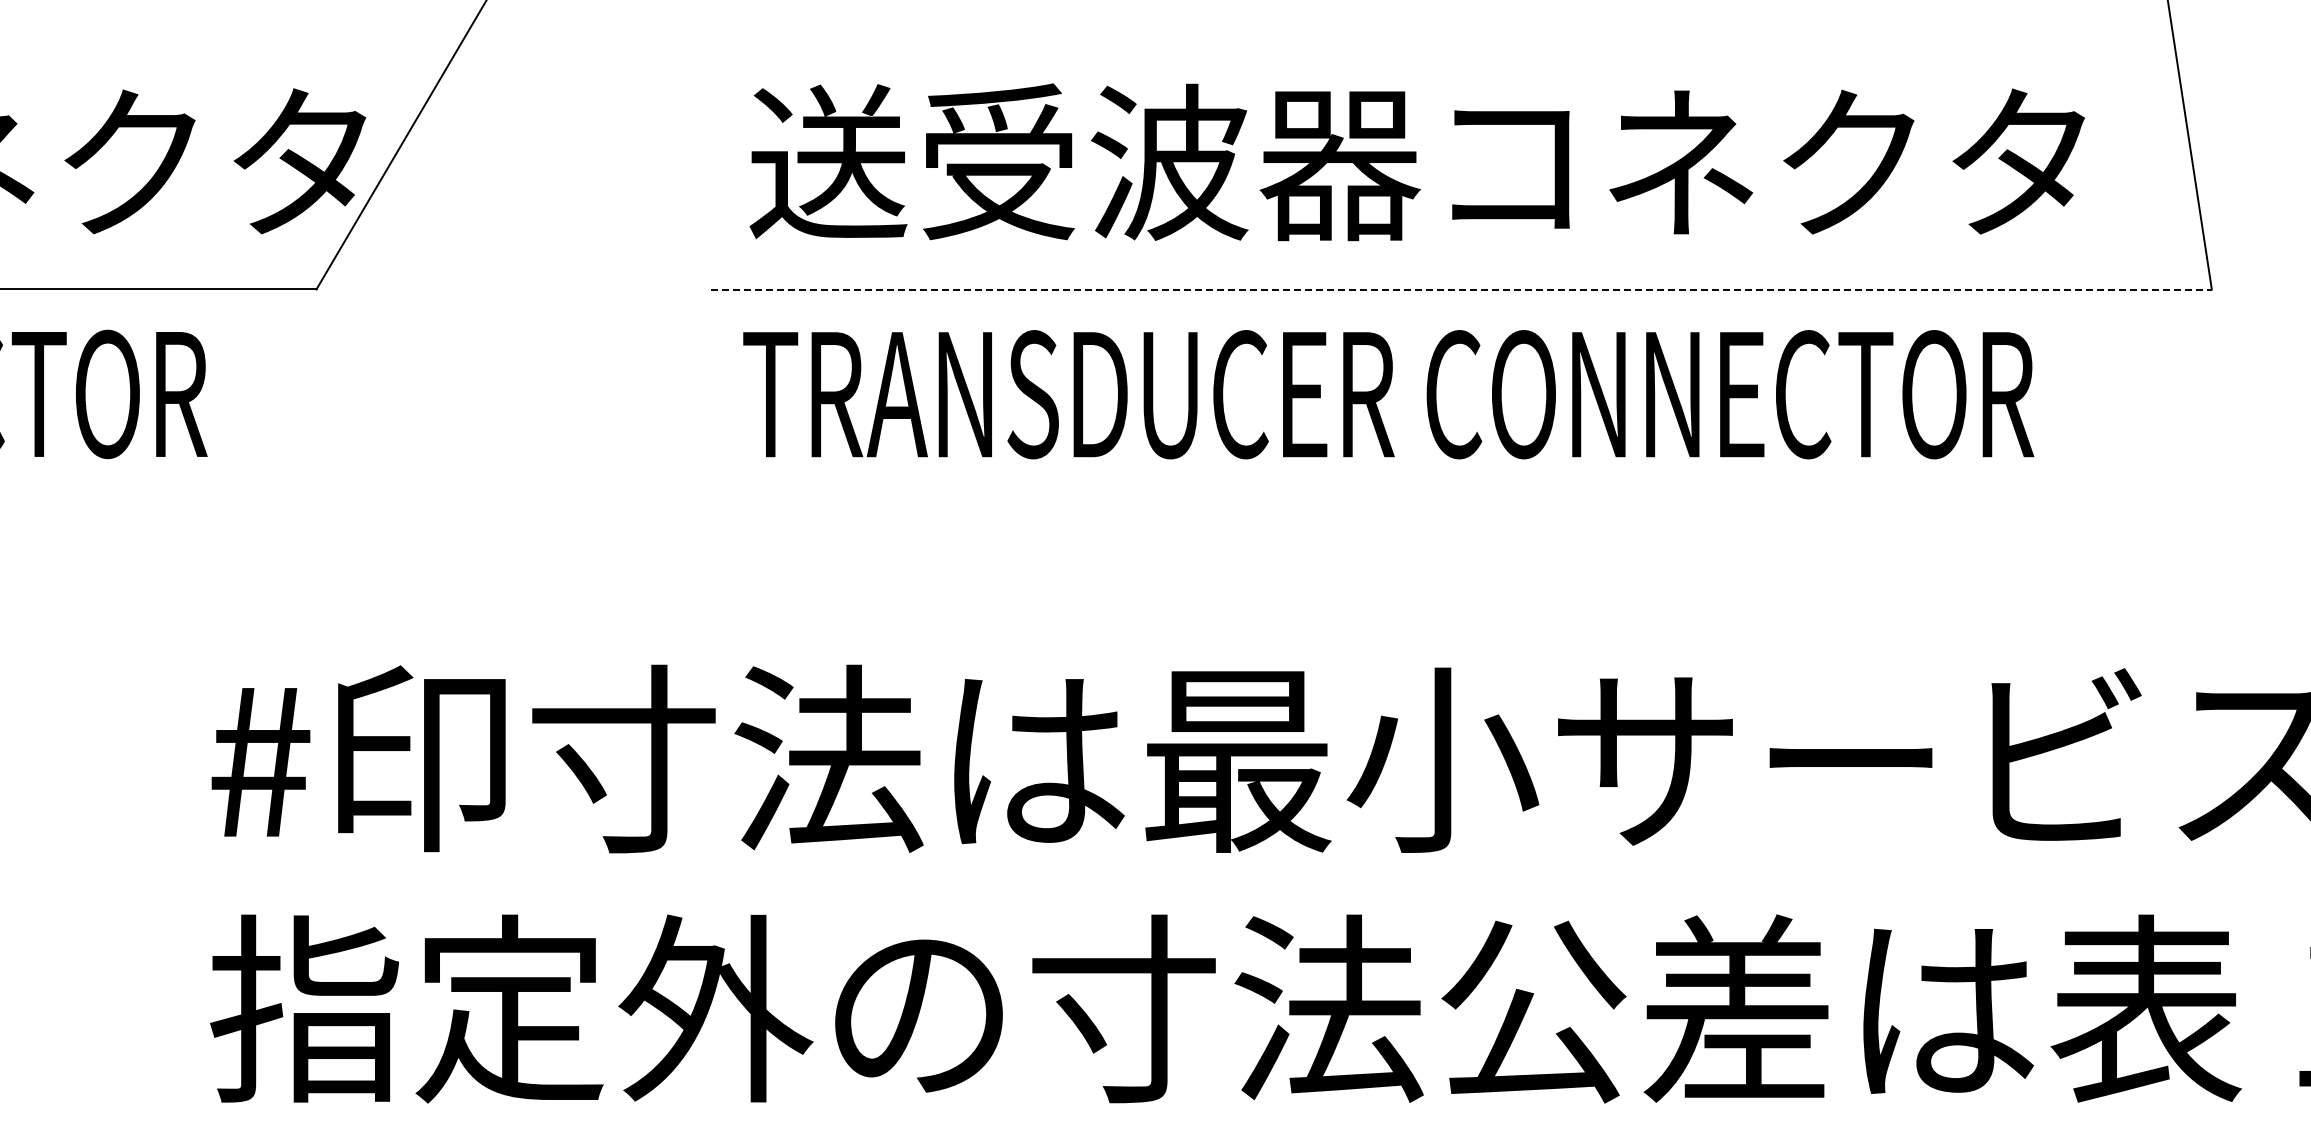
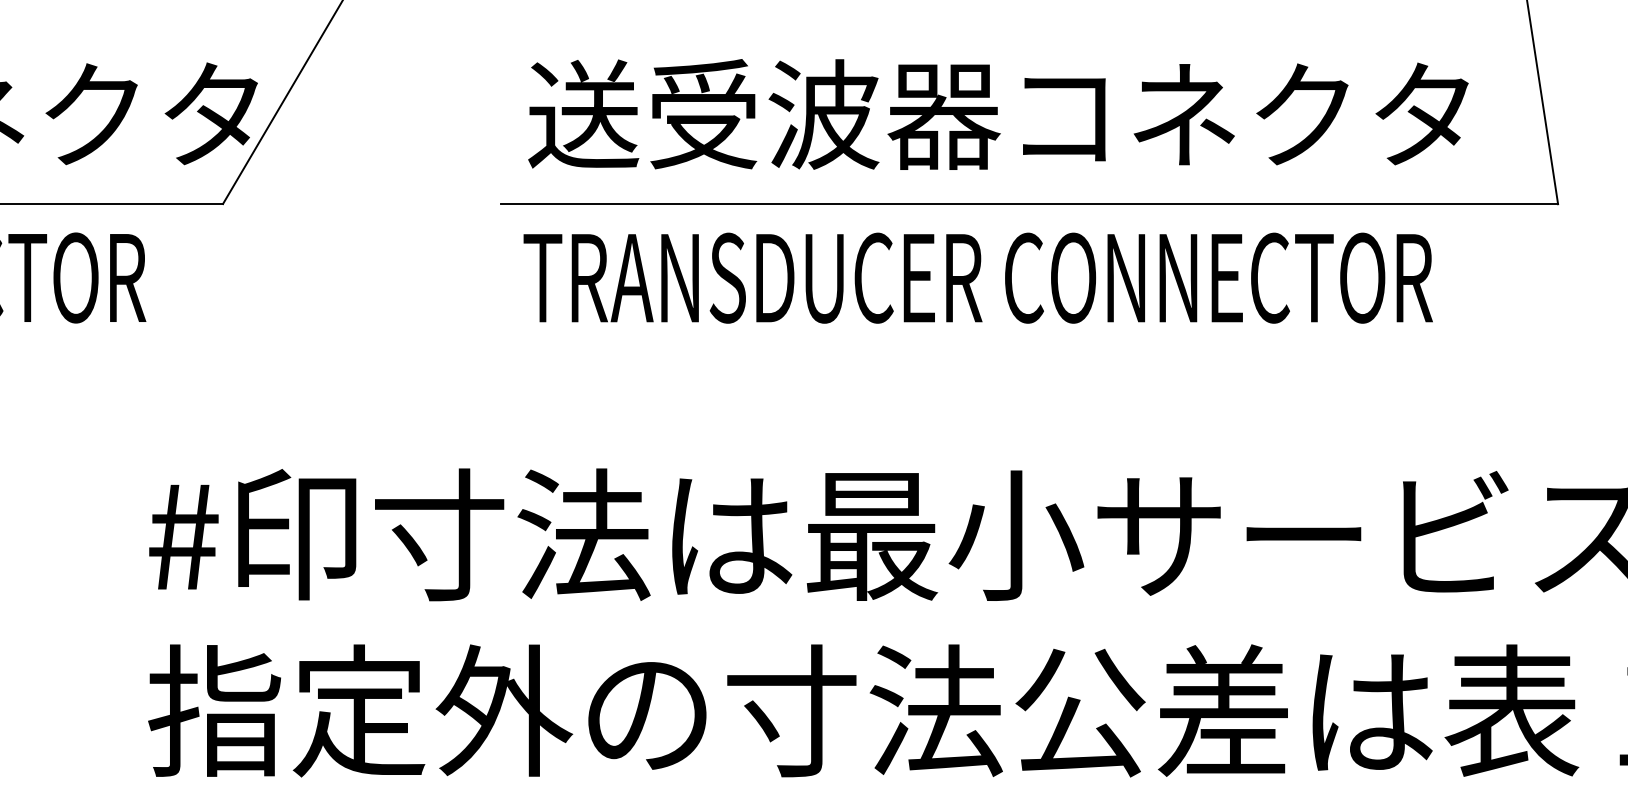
line: (1461, 289) -> (1029, 204), dashed -> solid

